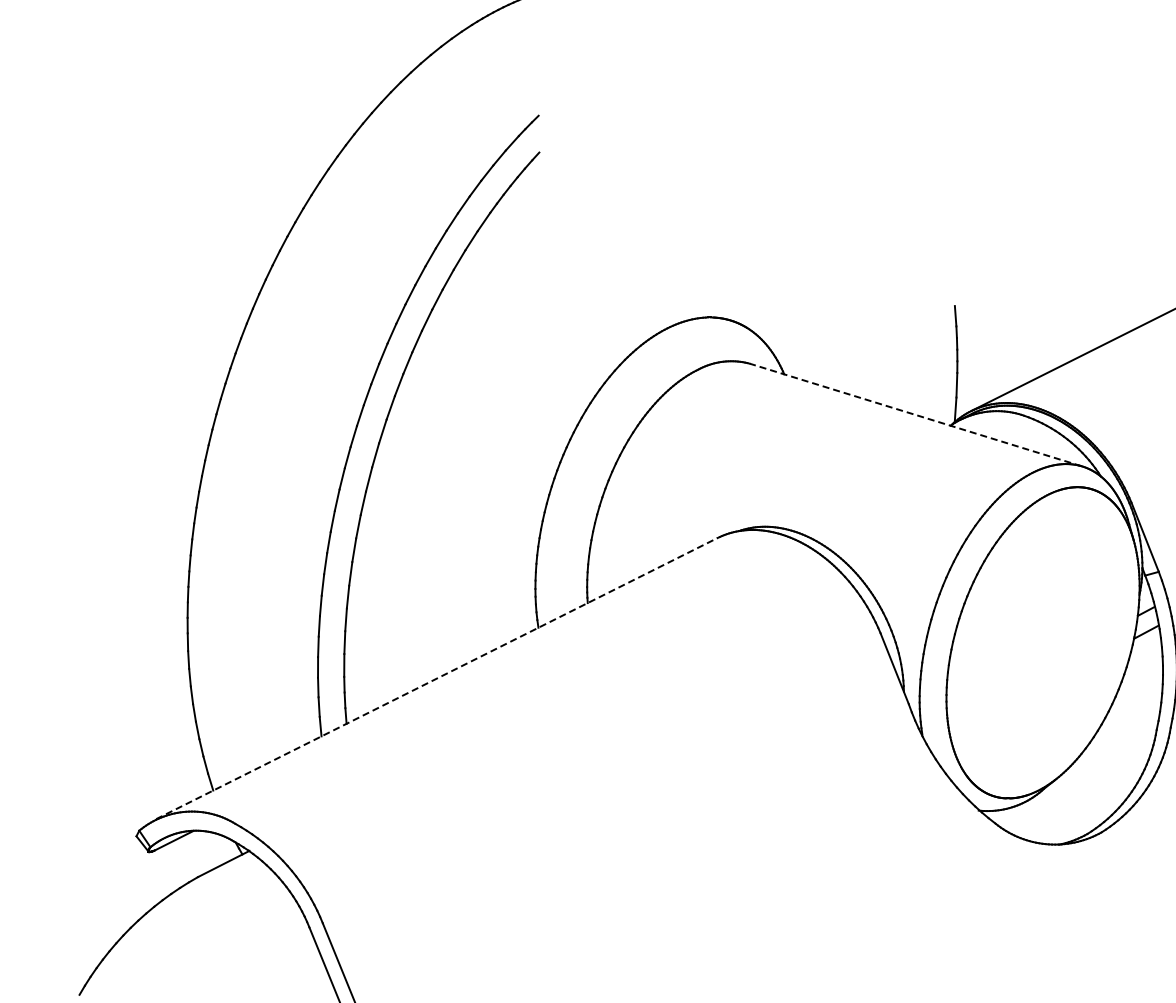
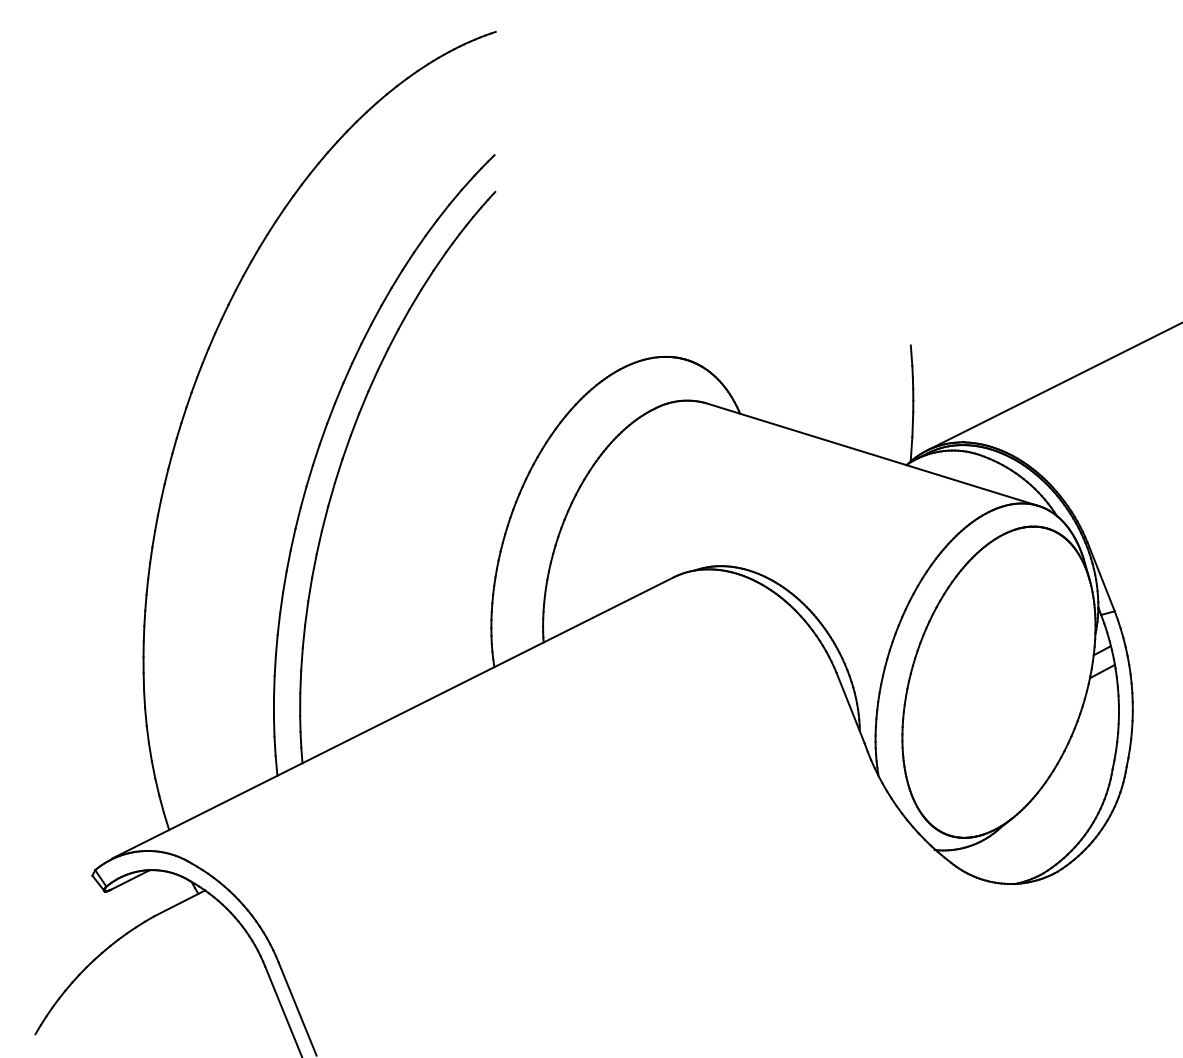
line: (915, 415) -> (871, 454), dashed -> solid
line: (436, 678) -> (392, 717), dashed -> solid

